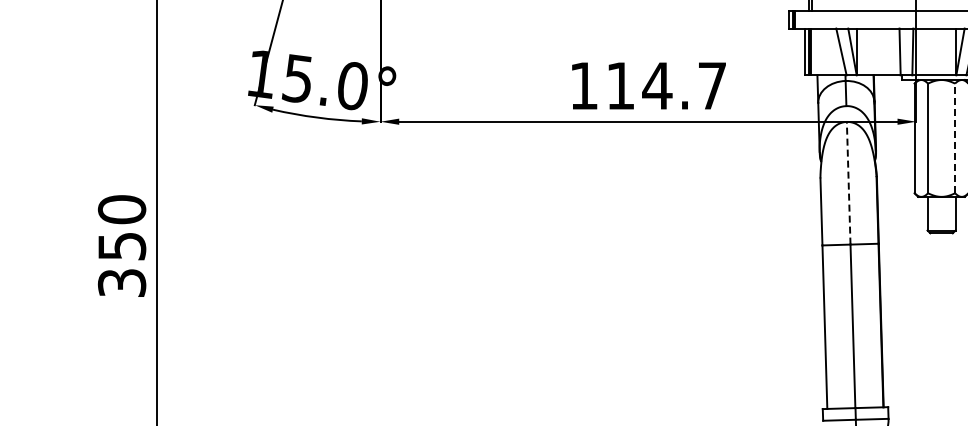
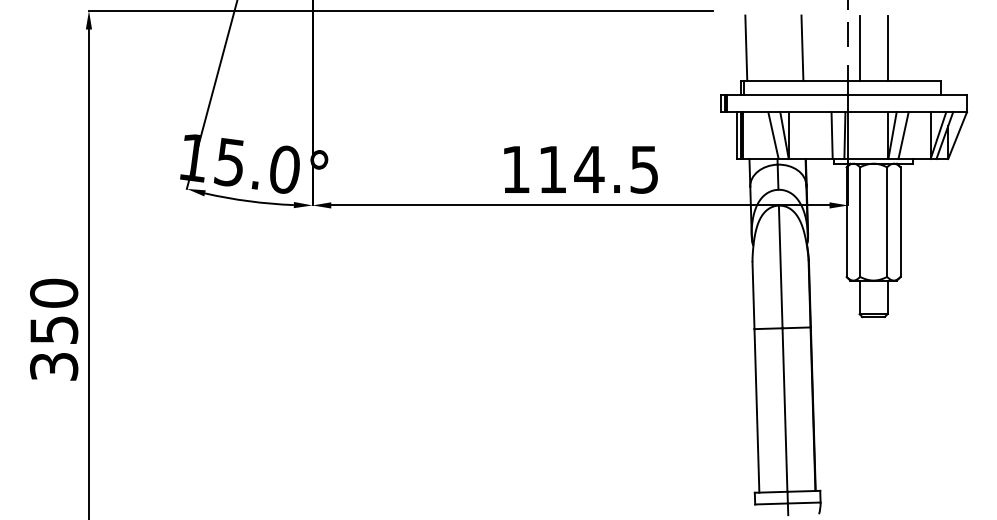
text: (711, 85) -> (643, 169), 114.7 -> 114.5
line: (955, 138) -> (887, 222), dashed -> solid
line: (848, 182) -> (780, 266), dashed -> solid

